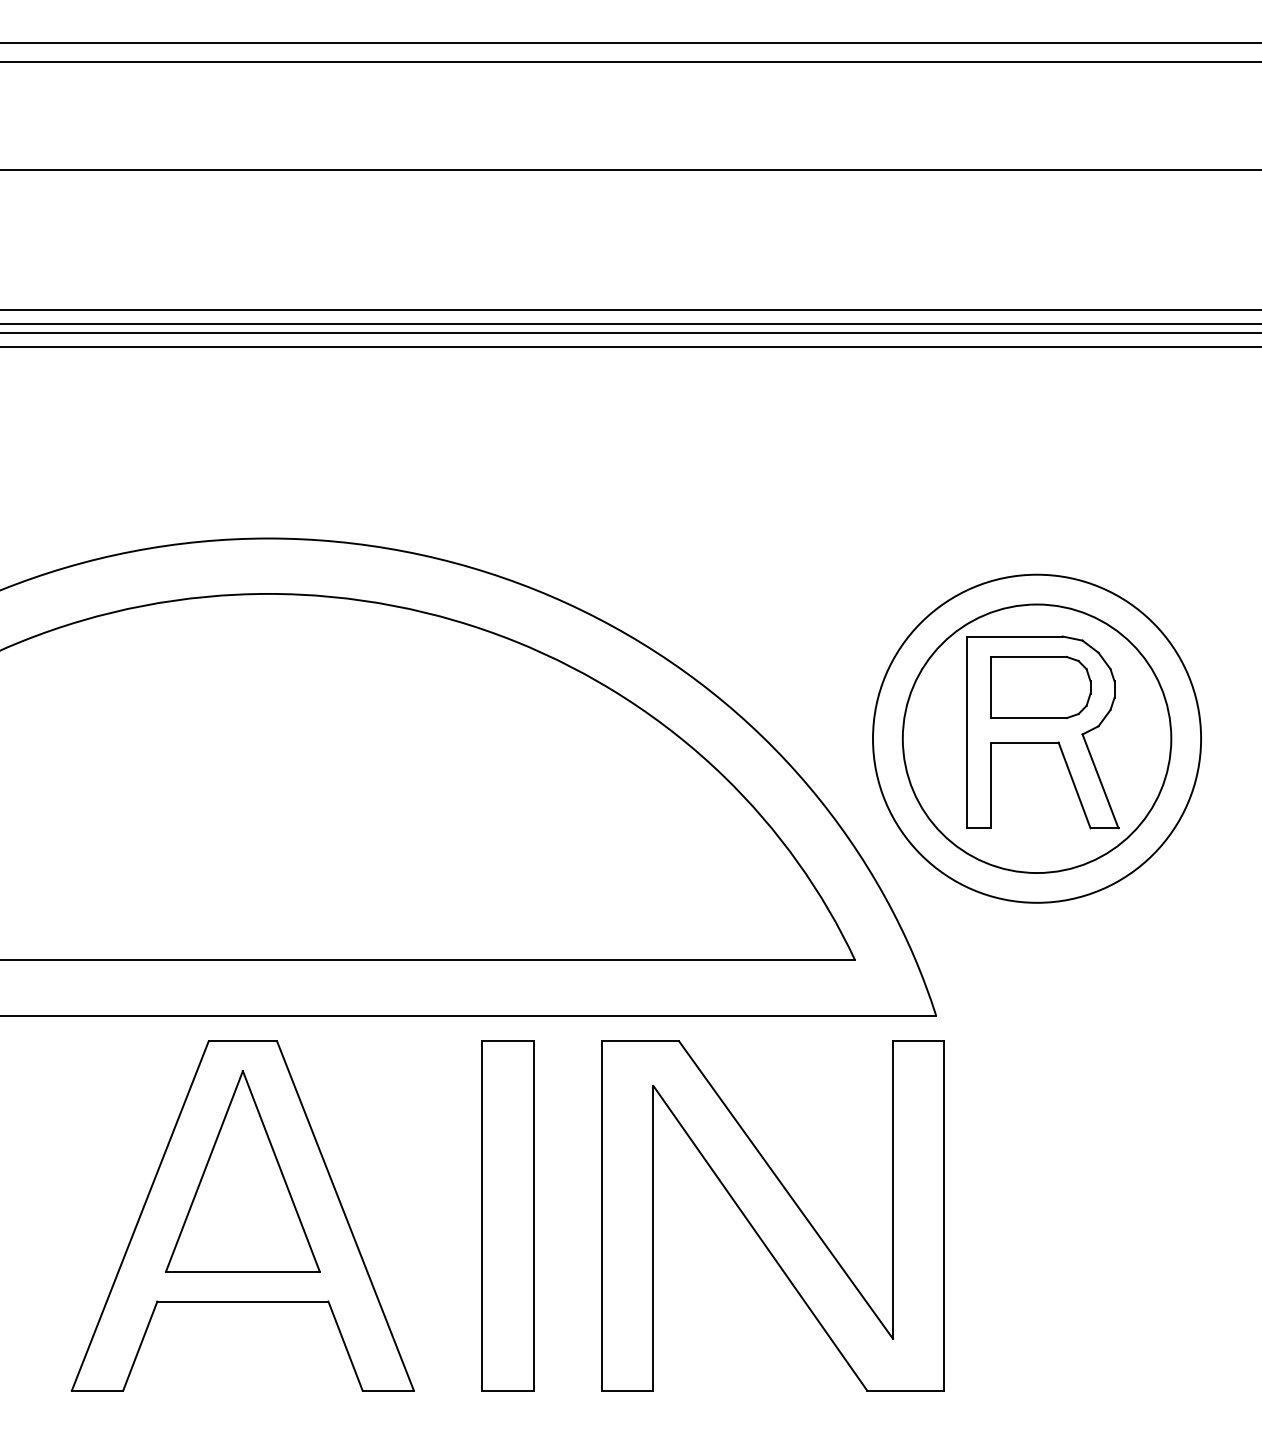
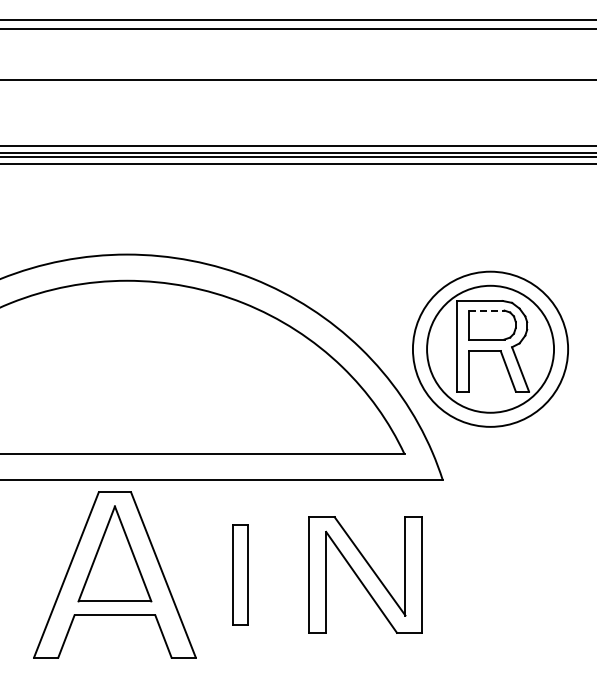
line: (1028, 656) -> (486, 310), solid -> dashed
part: (508, 1214) -> (240, 574), size x0.6
part: (772, 1214) -> (365, 574), size x0.7

